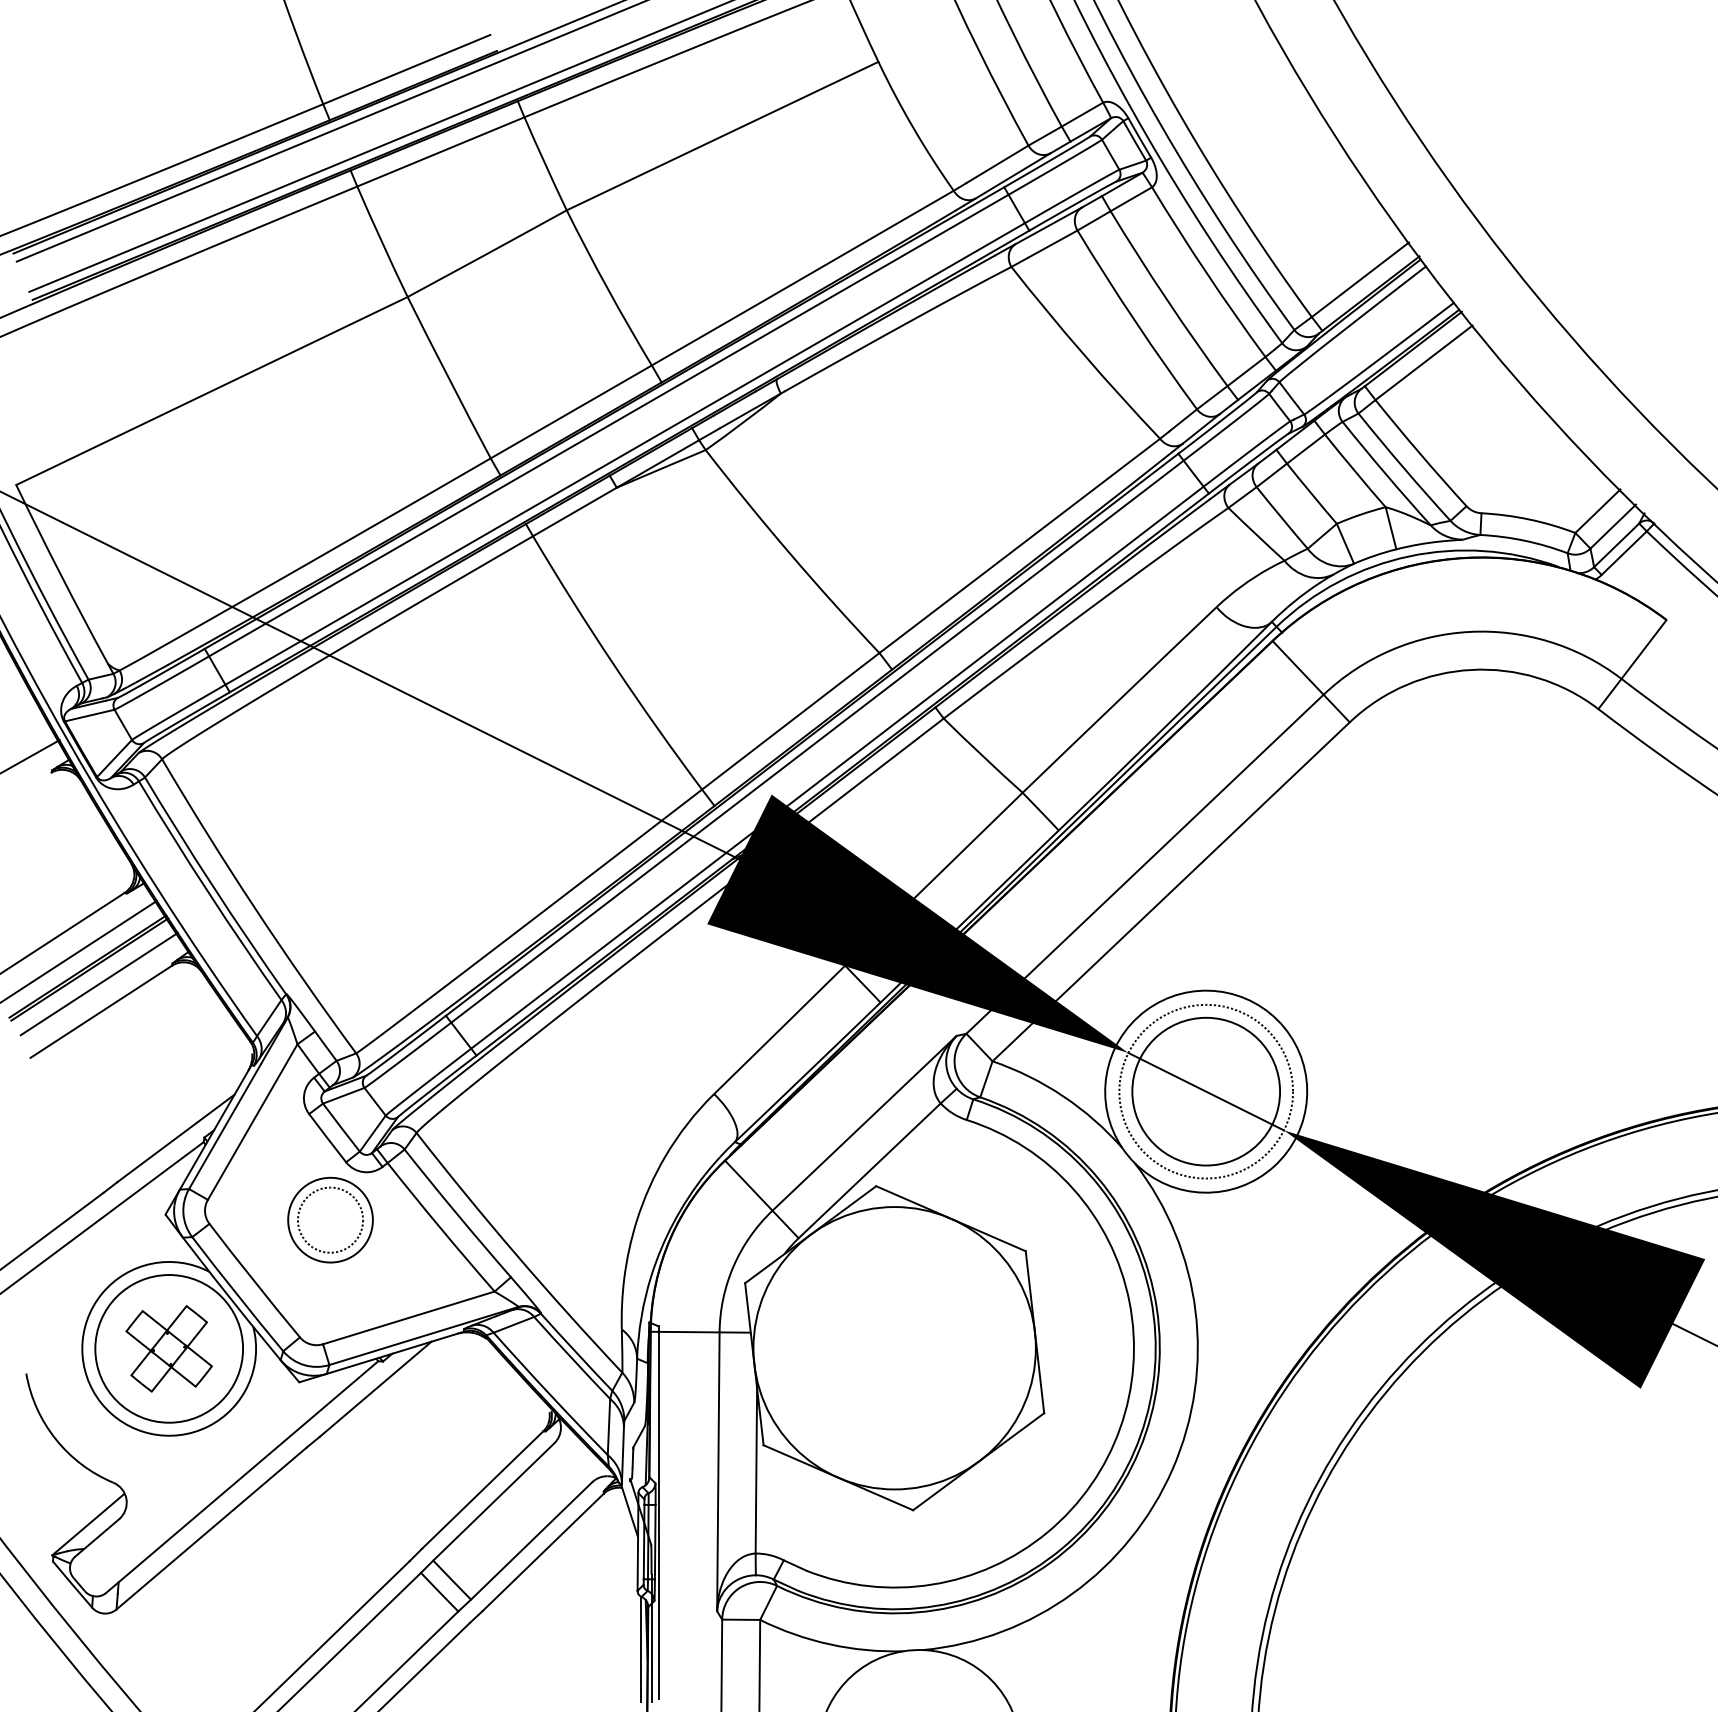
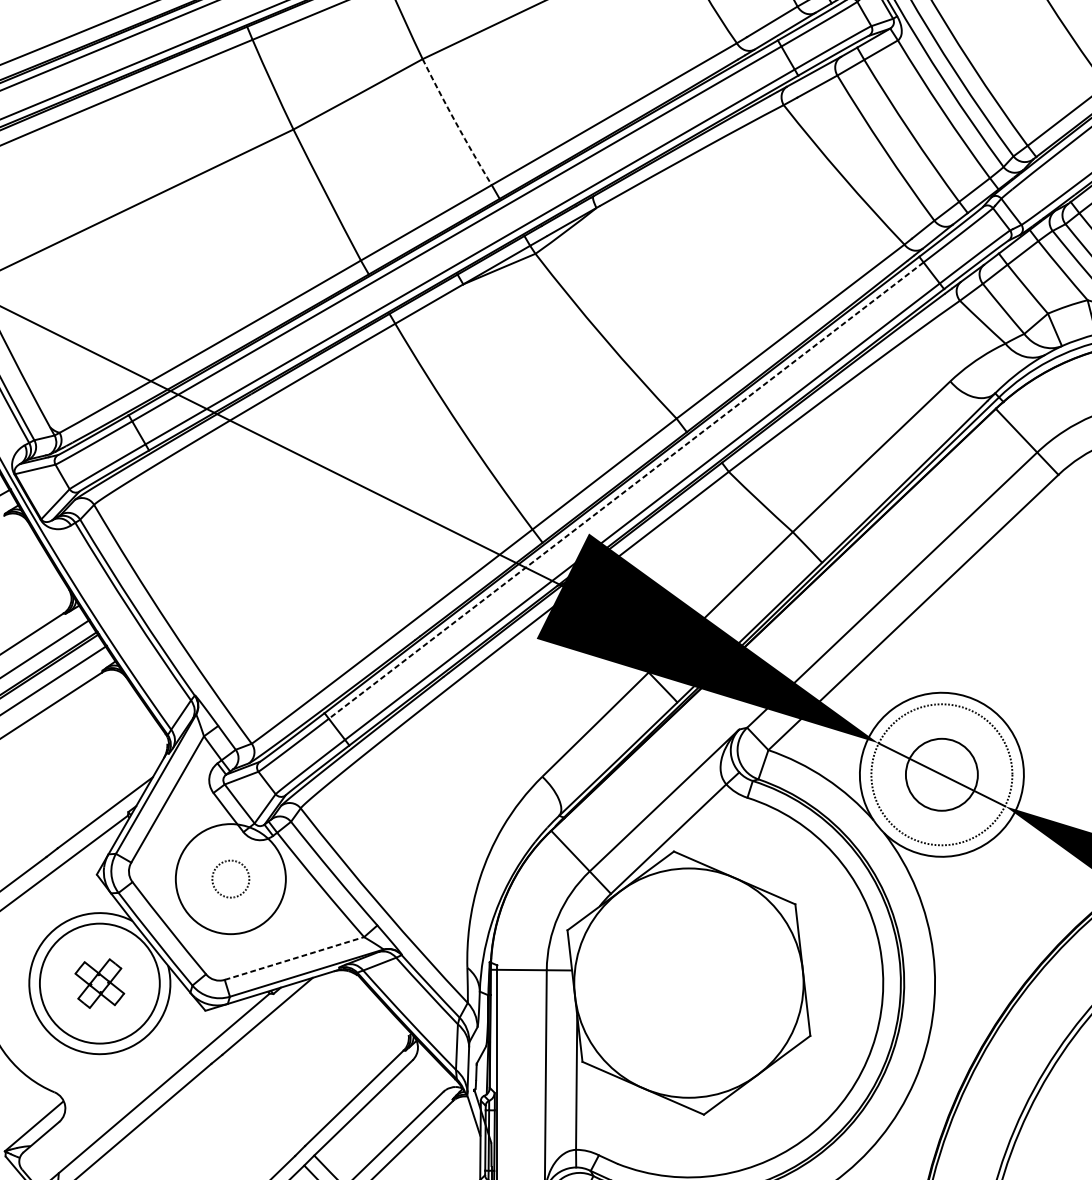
arc: (607, 288) -> (455, 122), solid -> dashed
line: (817, 741) -> (626, 490), solid -> dashed
circle: (1206, 1091) -> (942, 774), size x0.6
circle: (330, 1219) -> (230, 878), size x0.7
circle: (330, 1219) -> (230, 878), size x1.6
line: (408, 1317) -> (294, 958), solid -> dashed
part: (168, 1348) -> (99, 983), size x0.7

